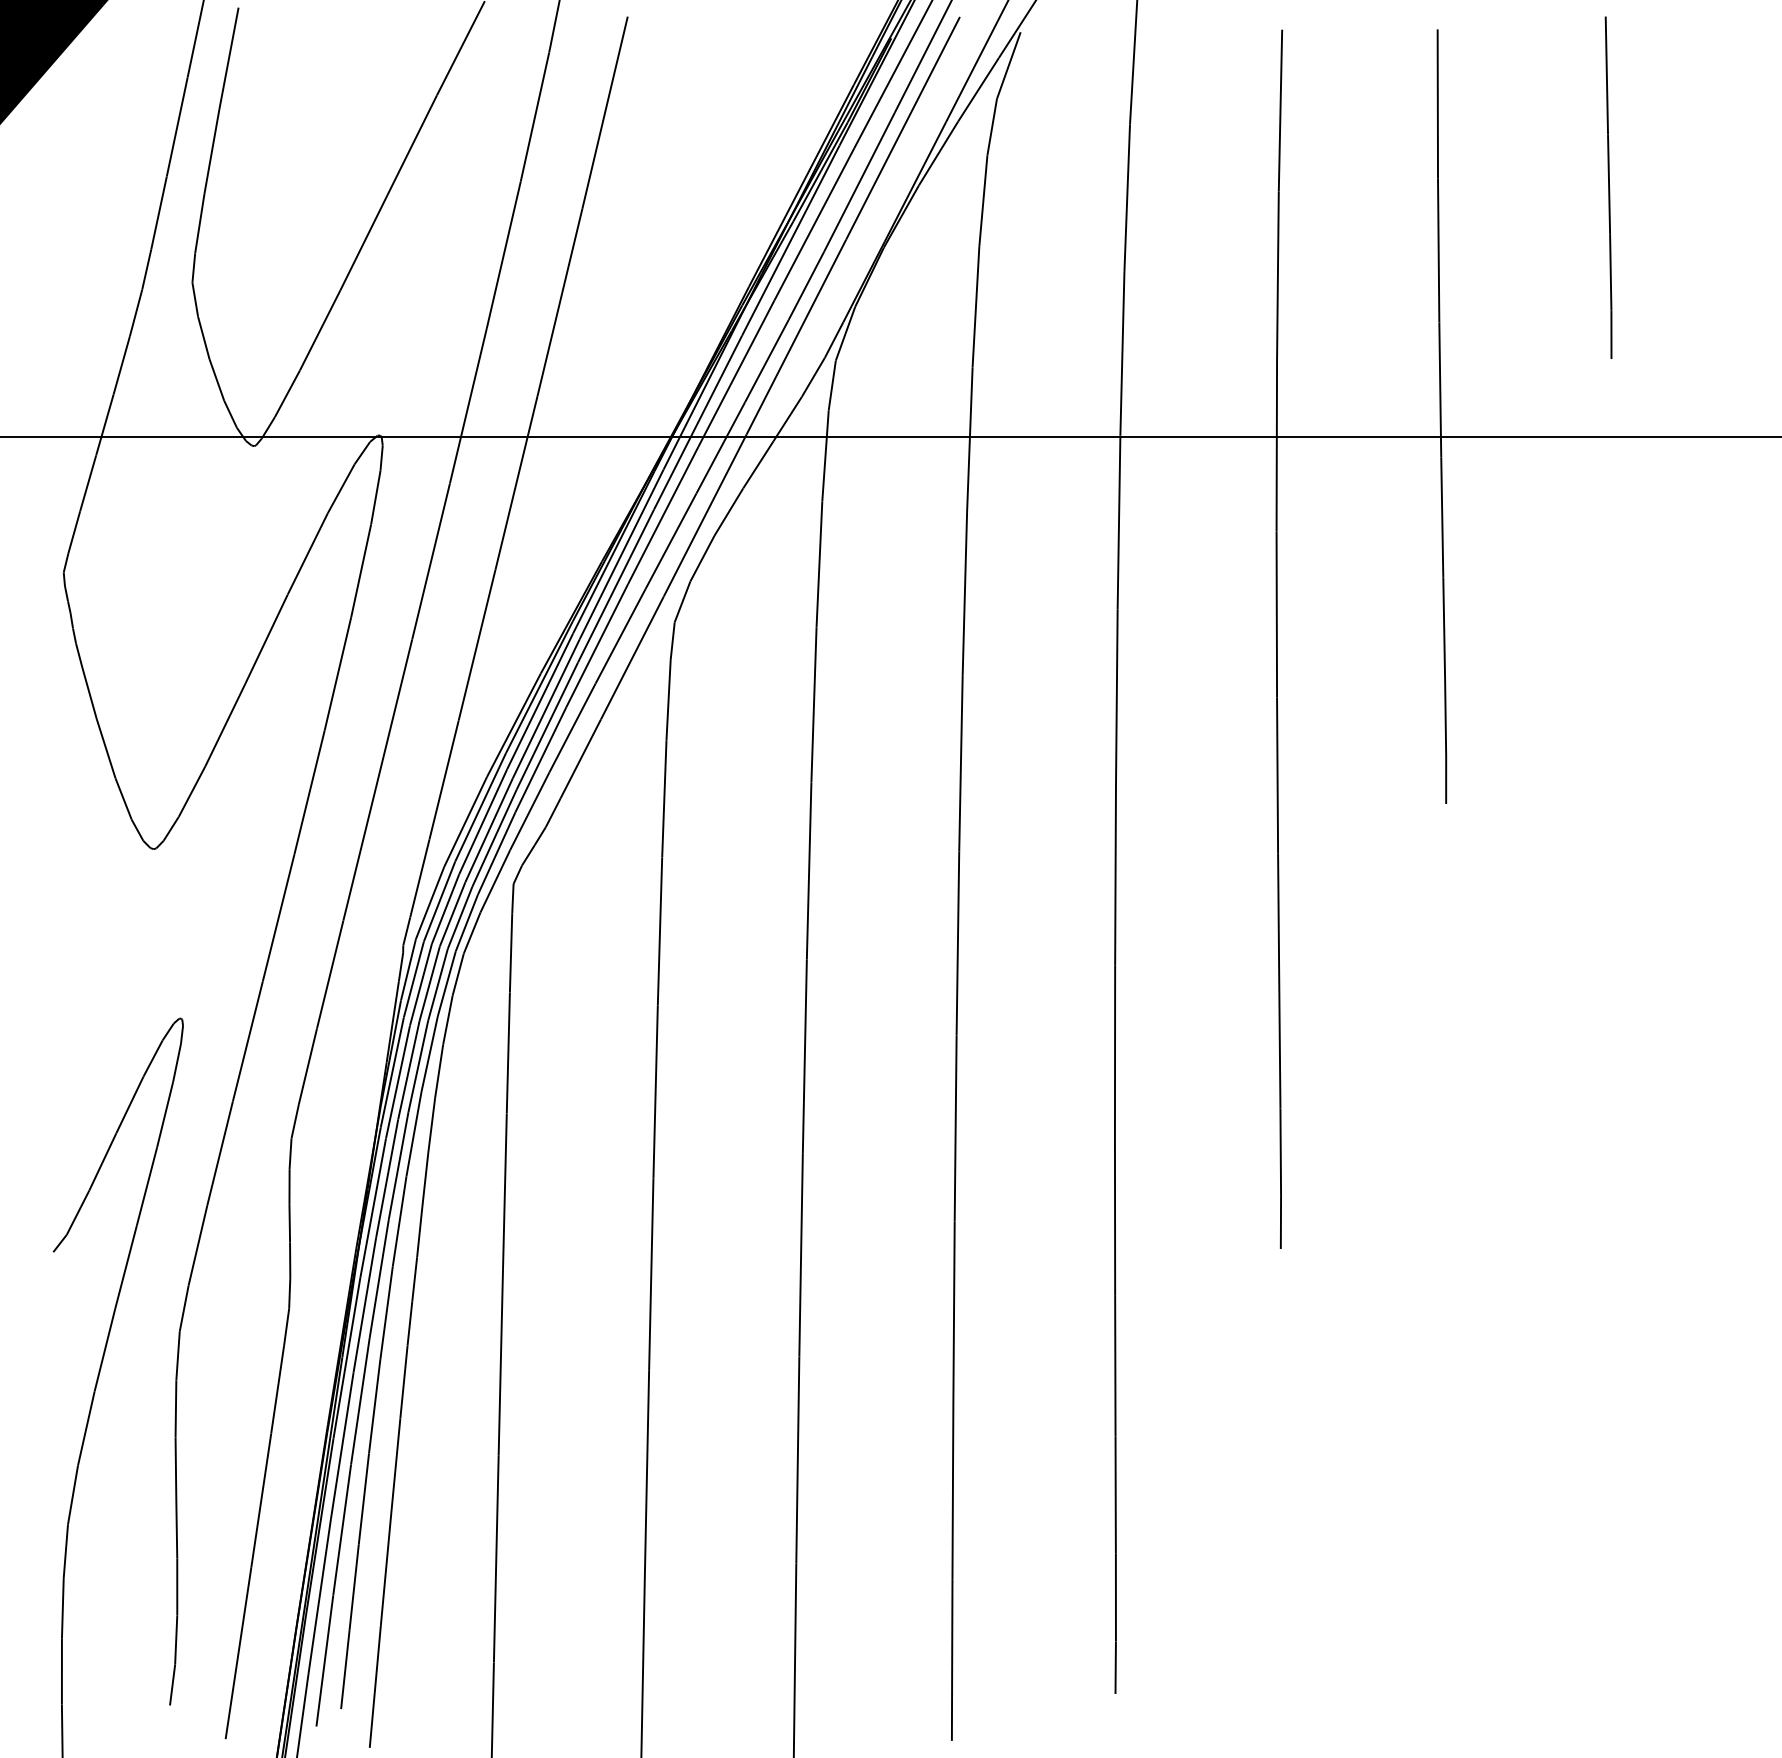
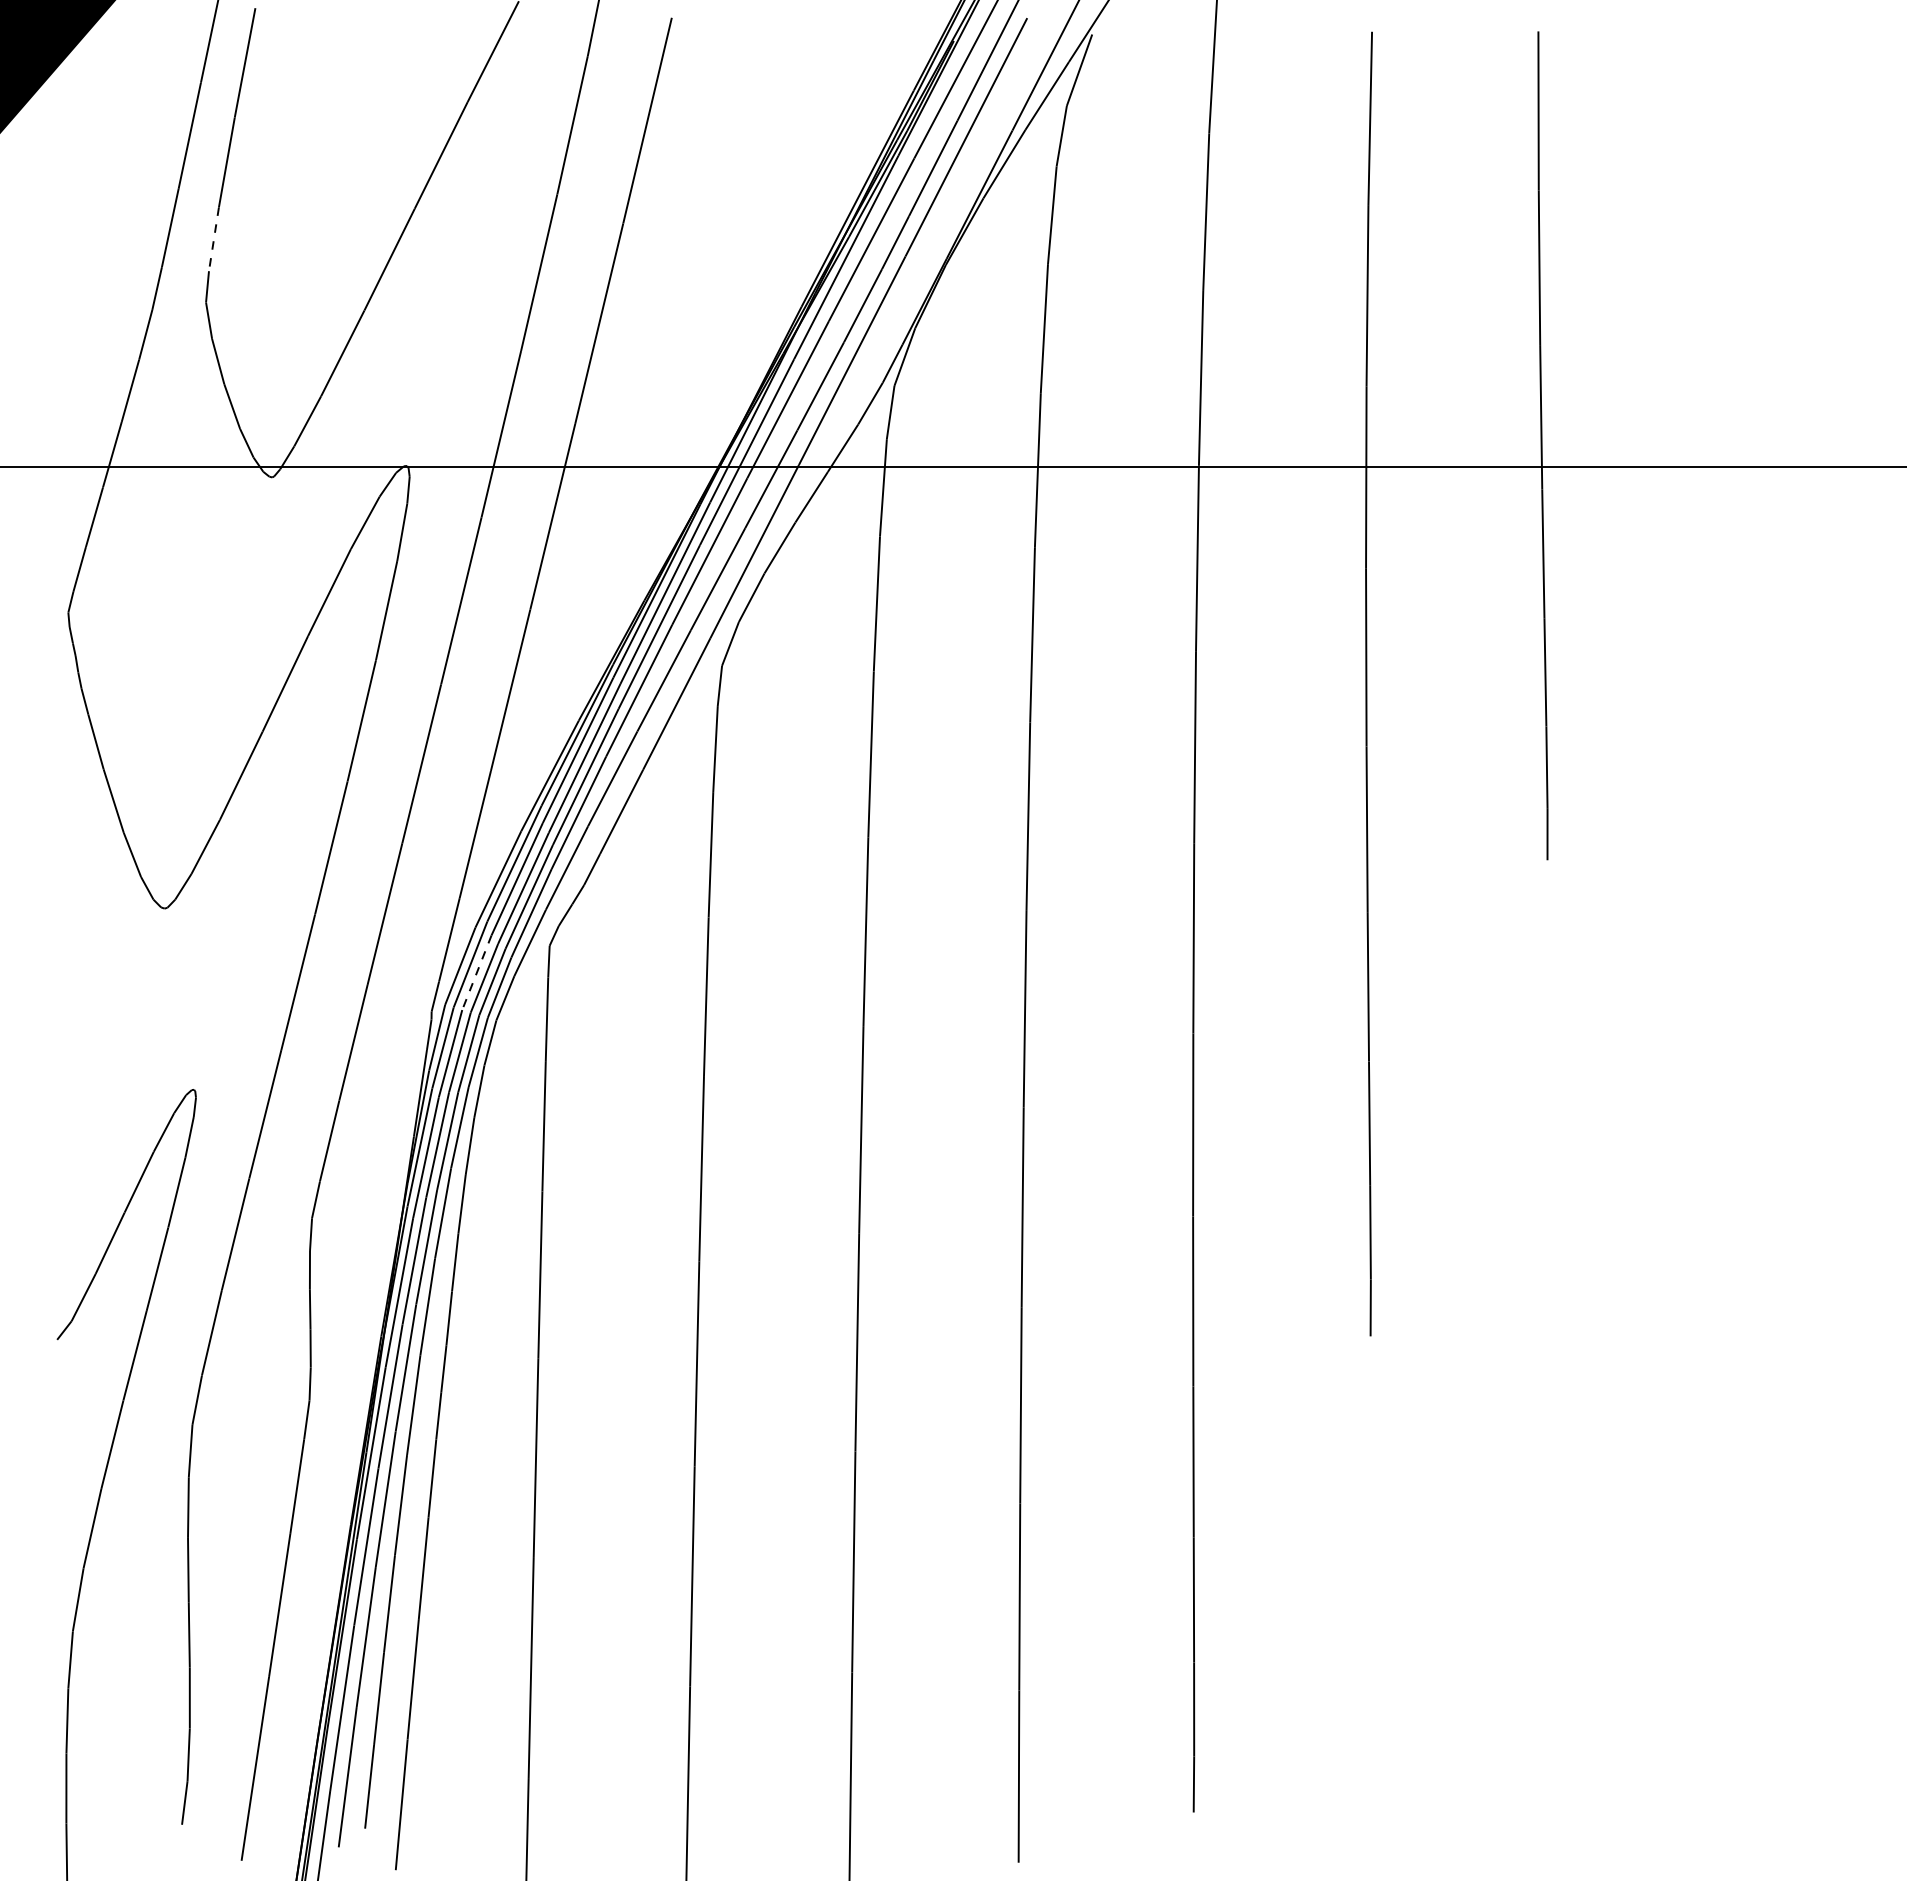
line: (1608, 187) -> (1721, 200), removed
line: (199, 223) -> (213, 239), solid -> dashed
line: (445, 909) -> (476, 973), solid -> dashed

